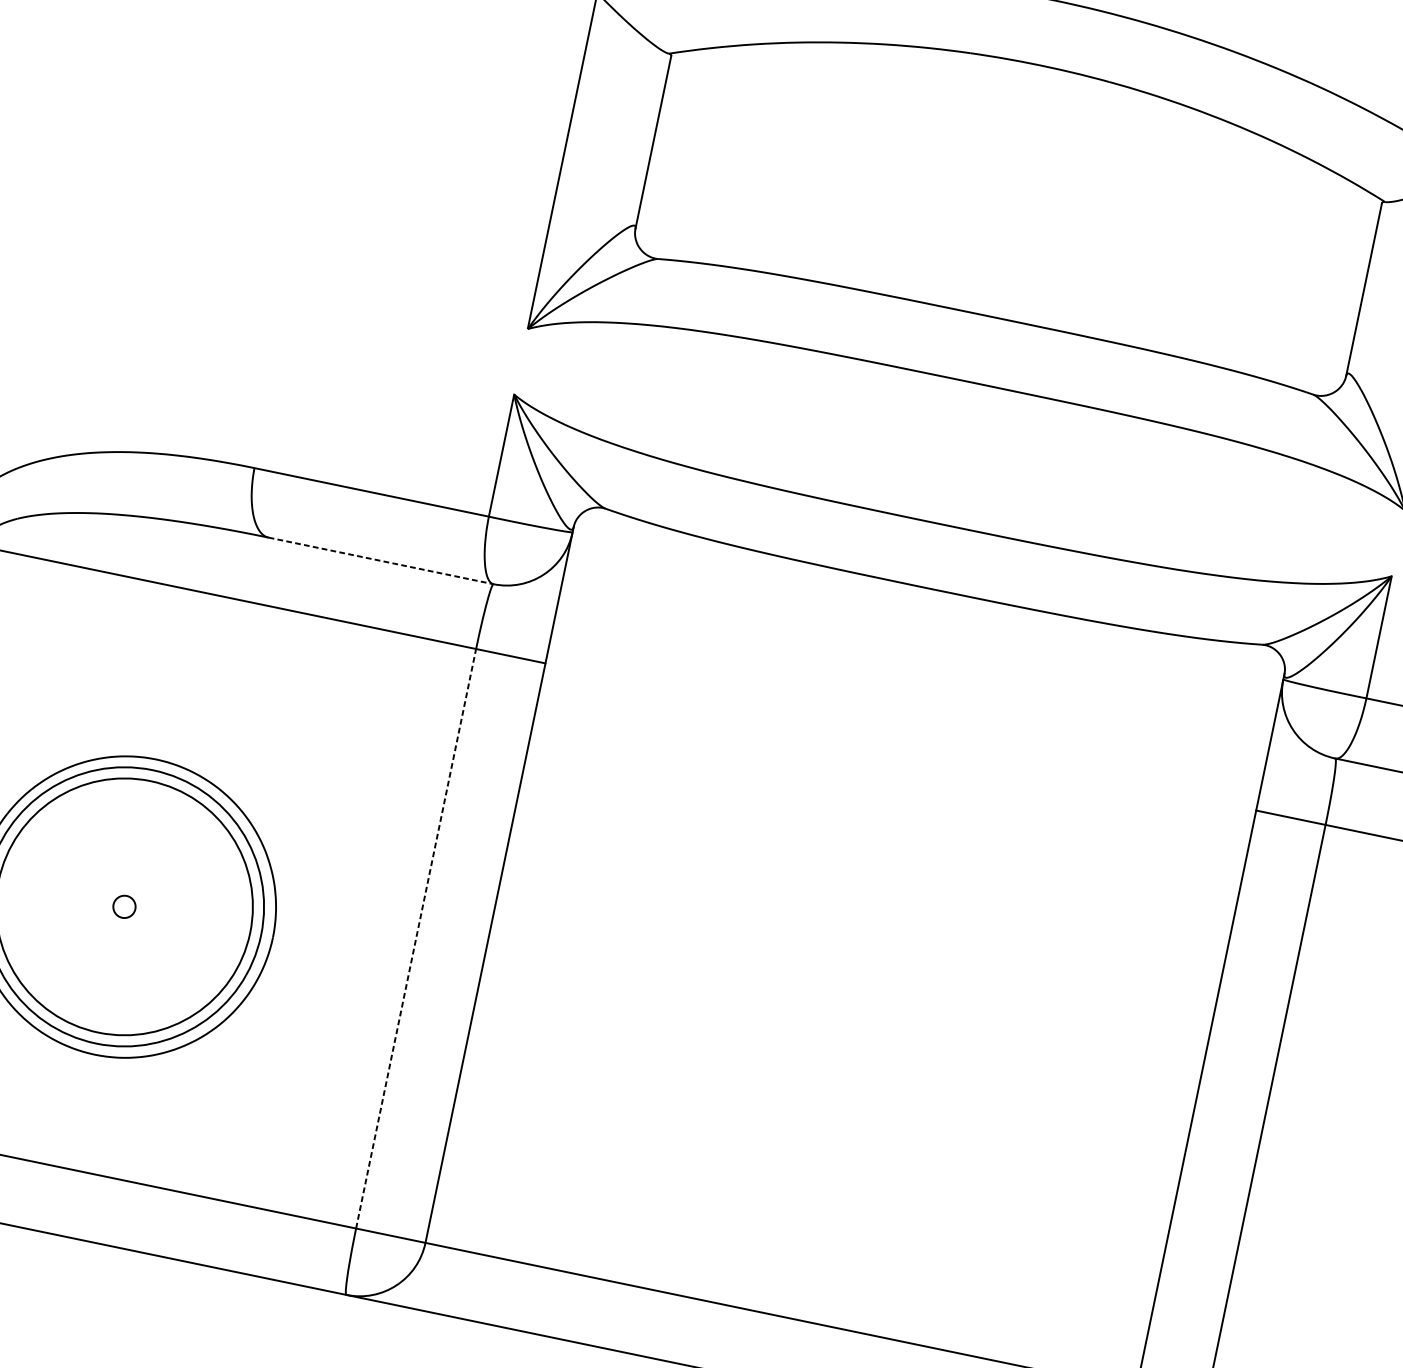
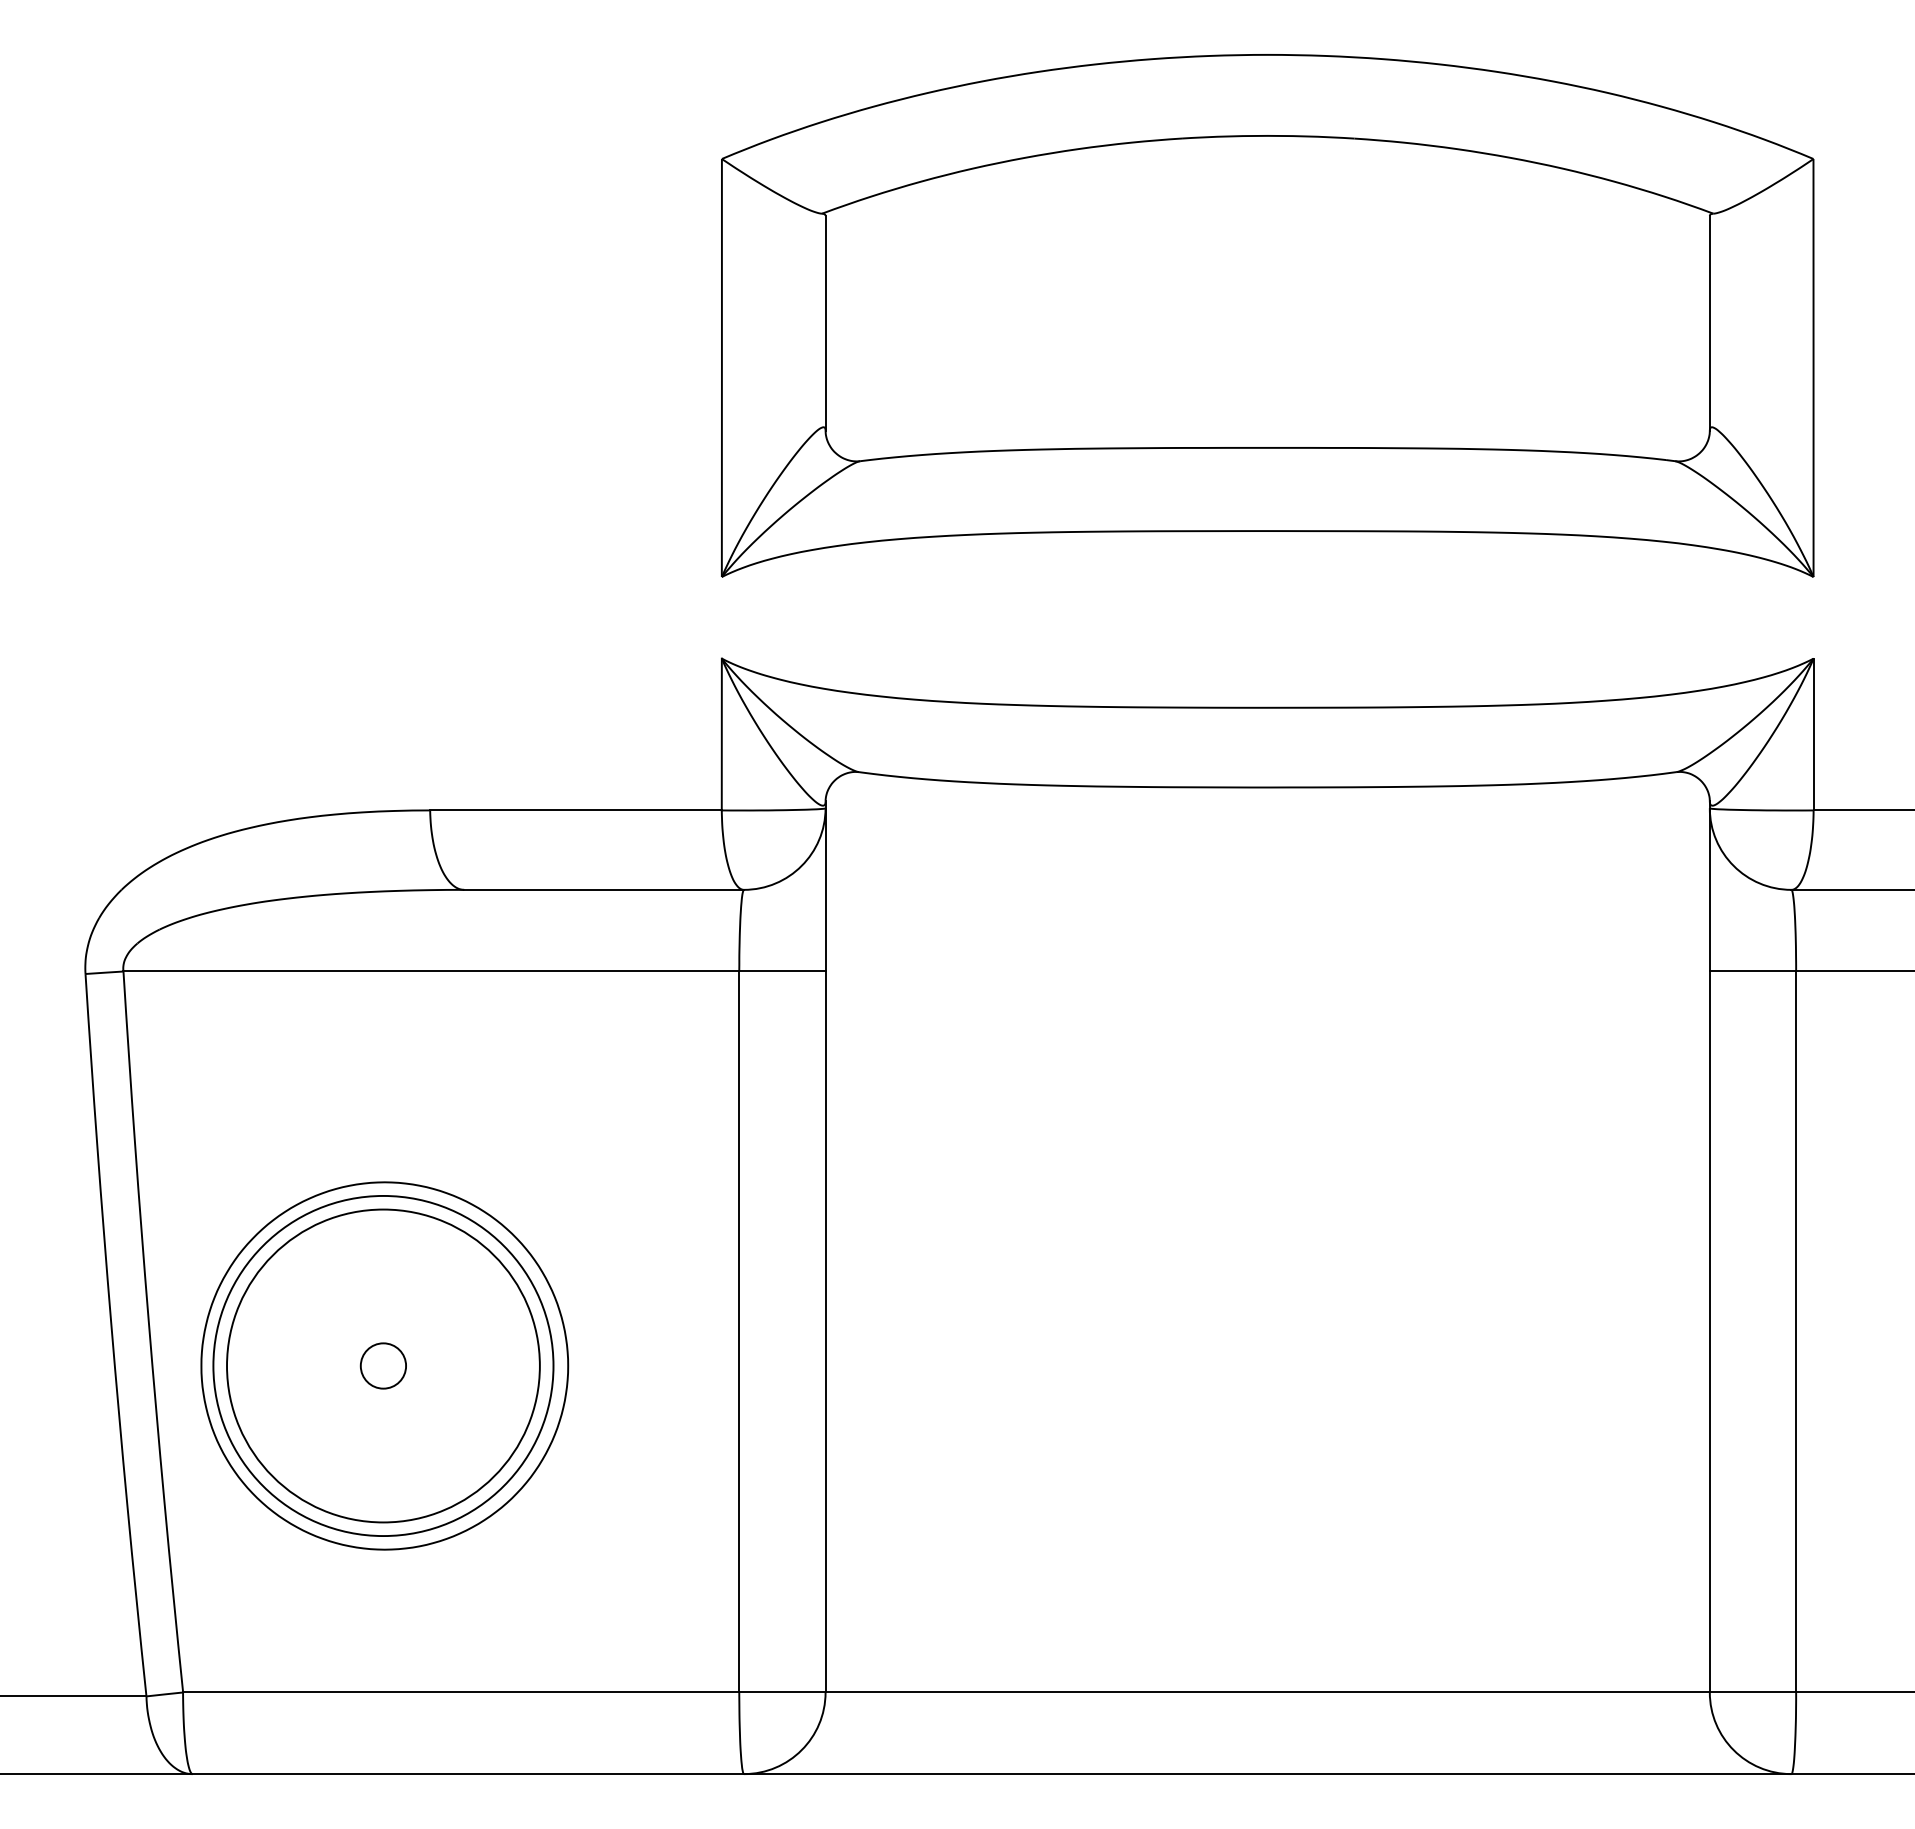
line: (381, 560) -> (604, 889), dashed -> solid
circle: (124, 906) -> (383, 1365), size x1.67
line: (416, 938) -> (739, 1331), dashed -> solid

